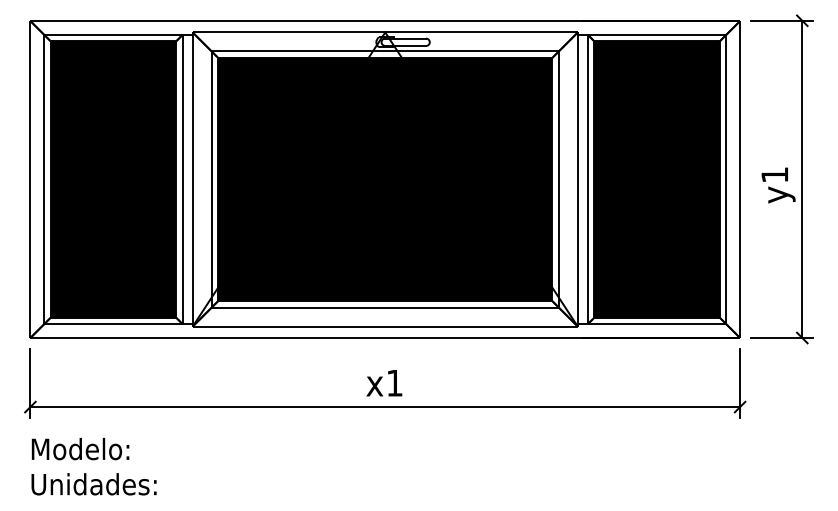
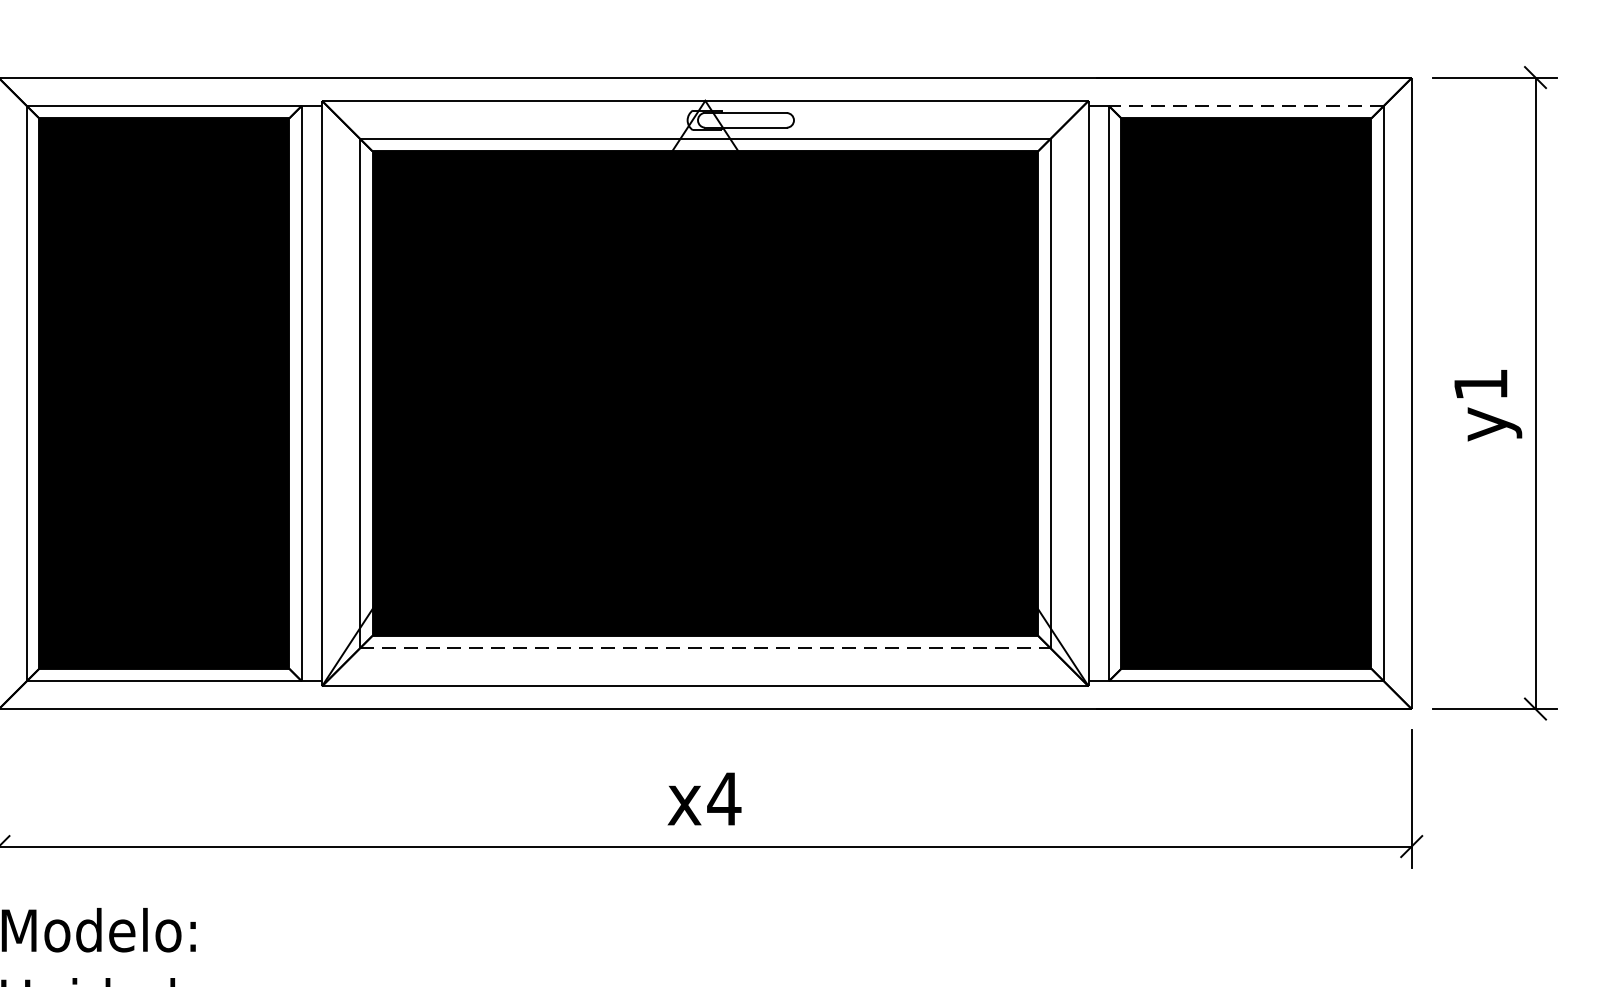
line: (656, 34) -> (1245, 104), solid -> dashed
line: (385, 307) -> (705, 648), solid -> dashed
text: (394, 383) -> (723, 799), x1 -> x4

